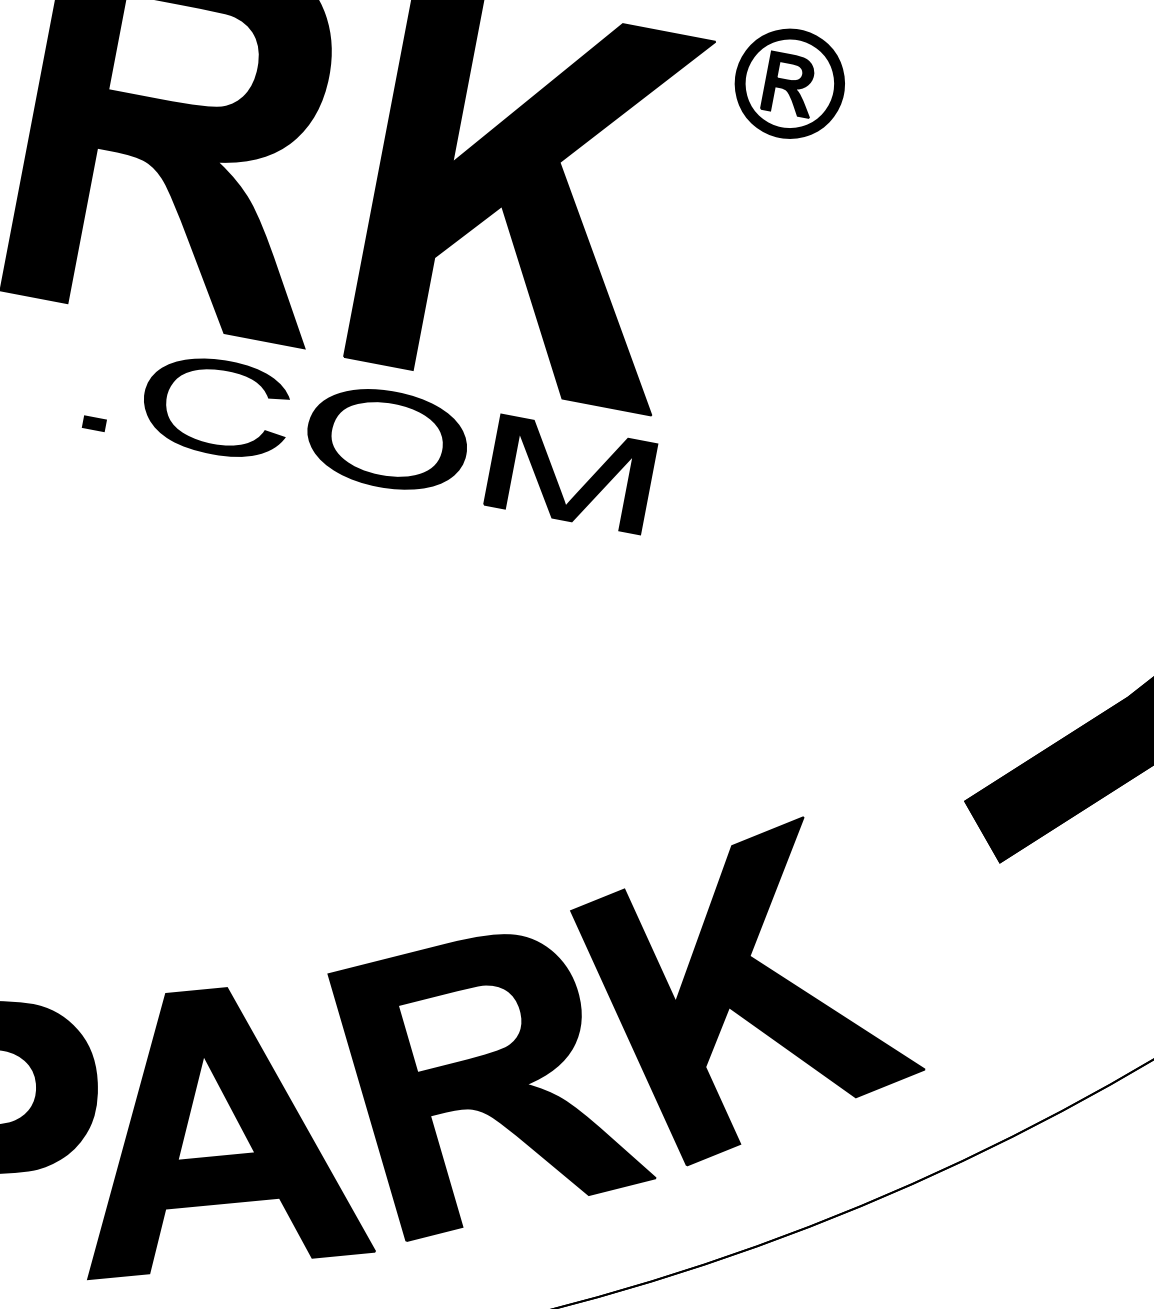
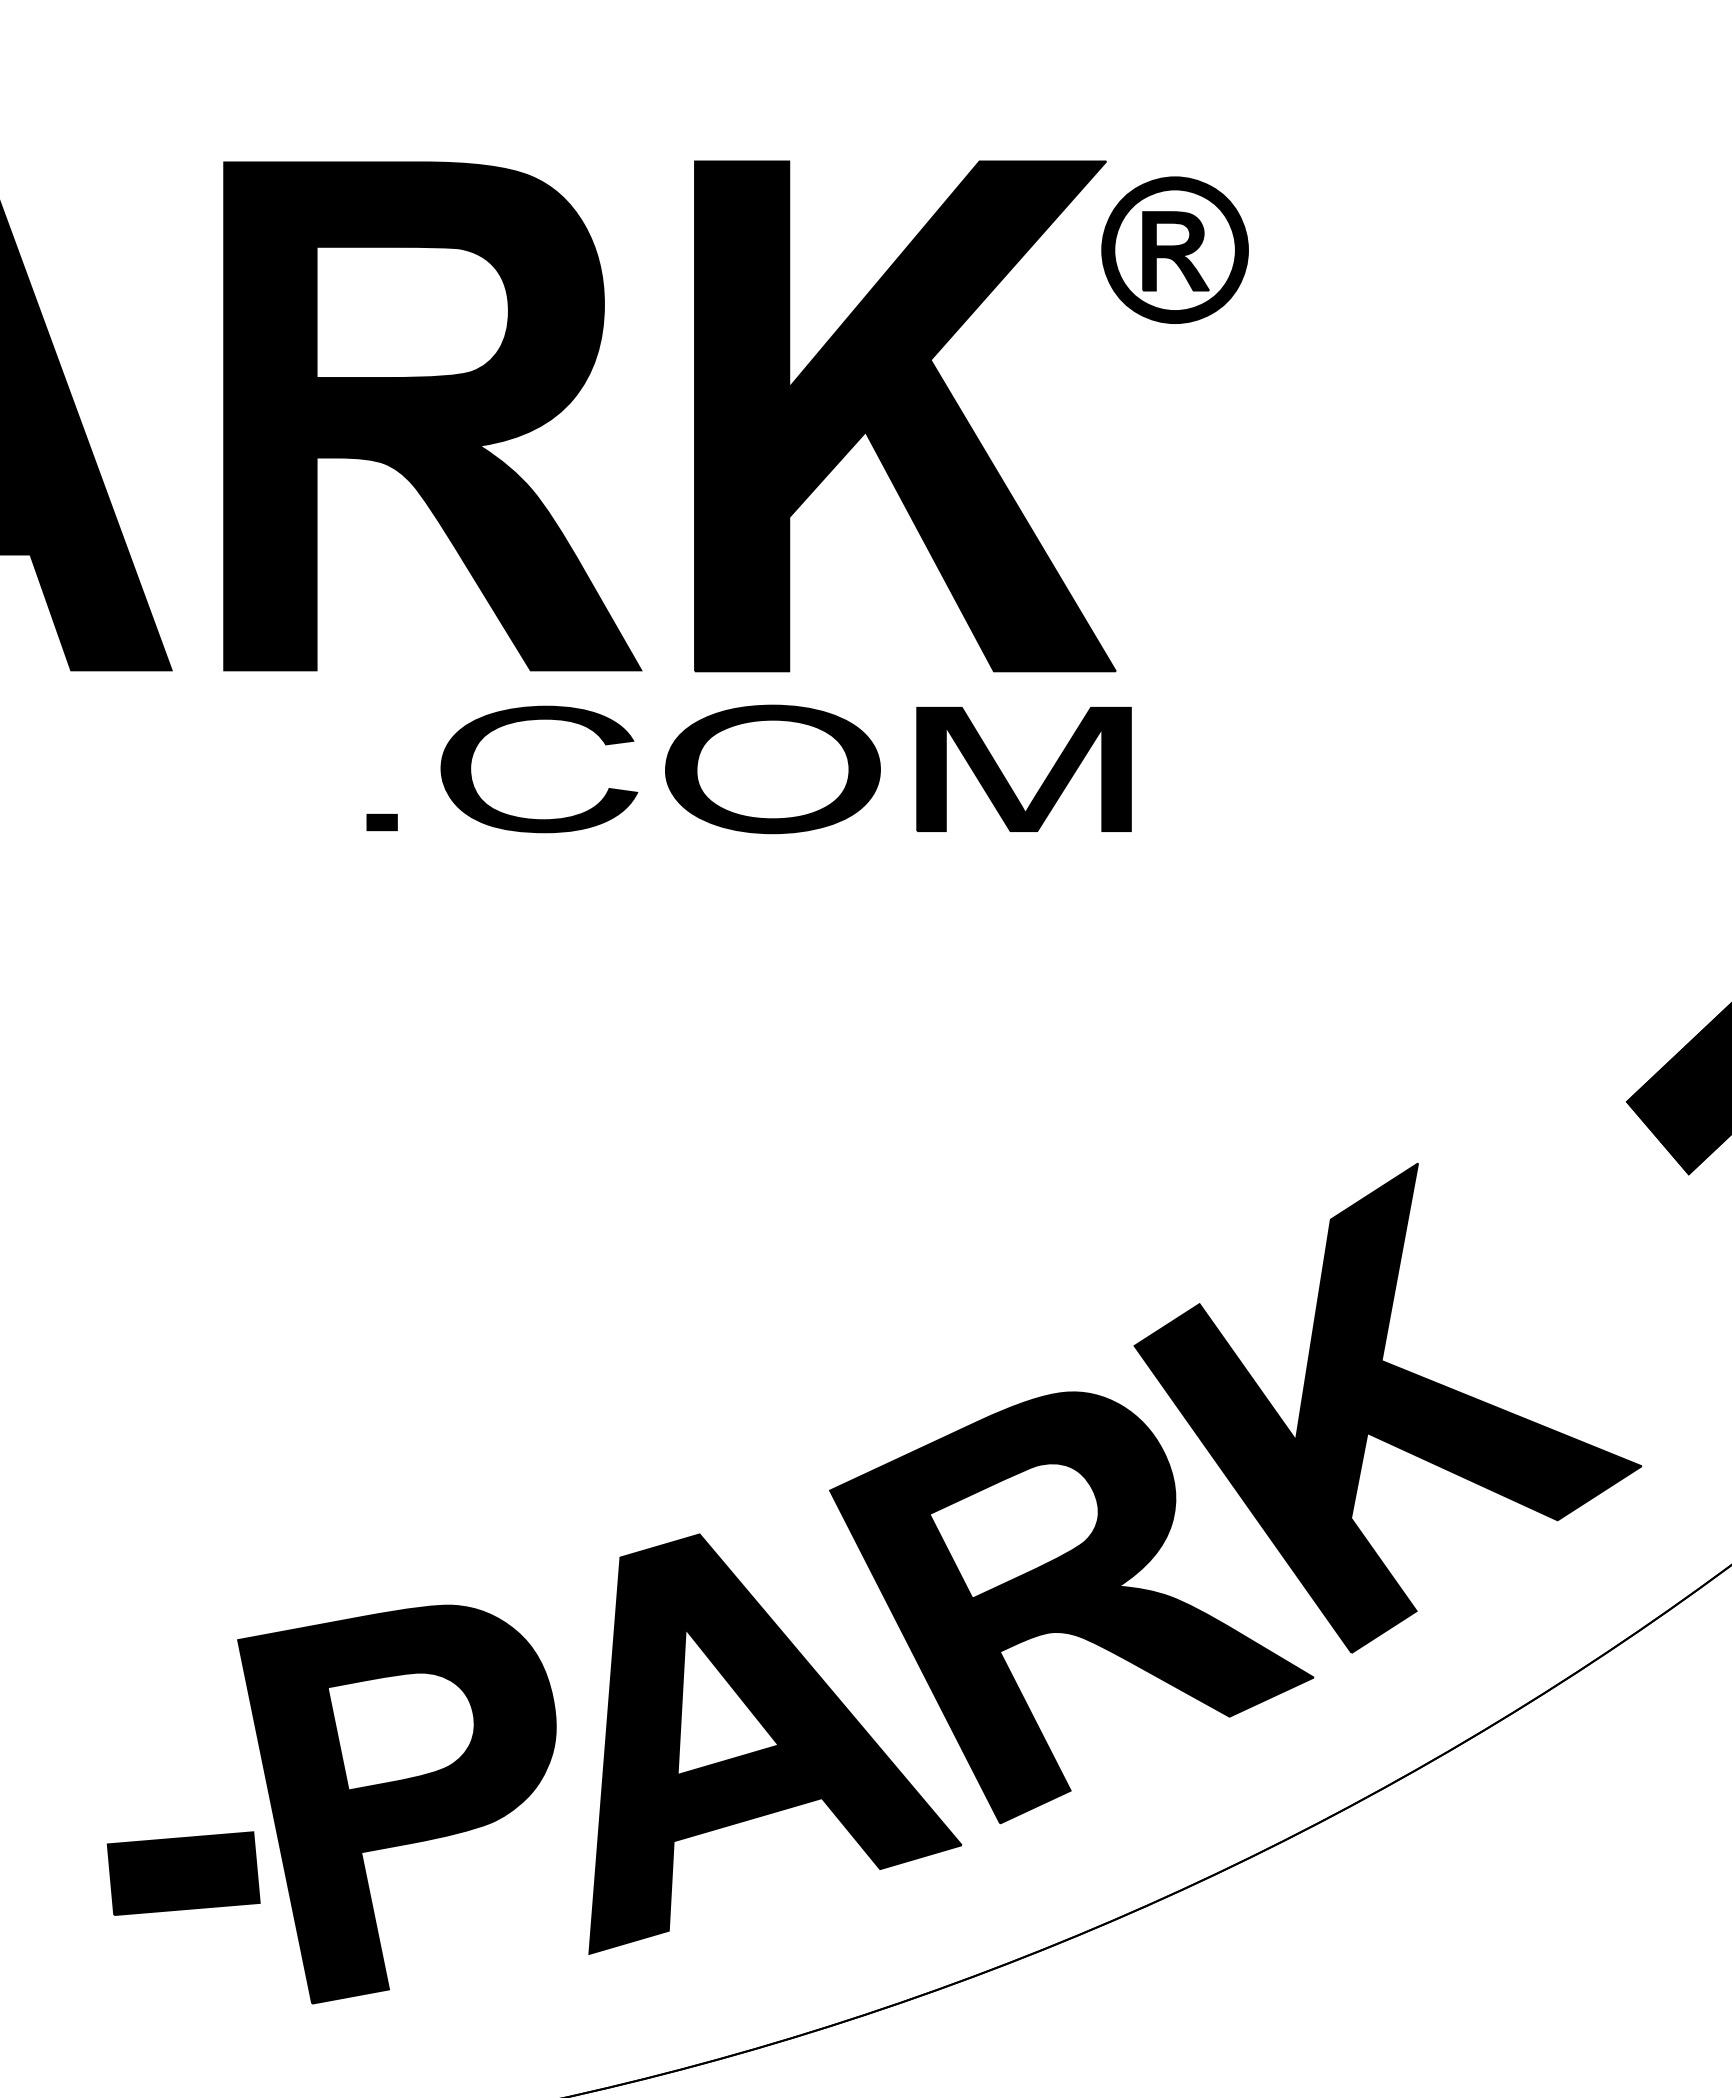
part: (789, 83) -> (1174, 249), moved

